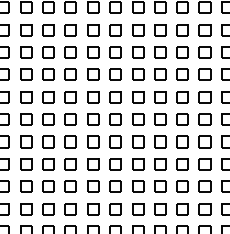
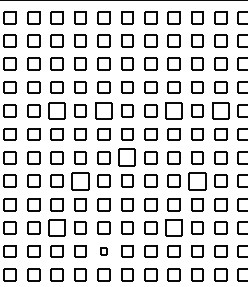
part: (47, 51) -> (56, 110), size x1.4
part: (92, 51) -> (103, 110), size x1.4
part: (159, 51) -> (173, 110), size x1.4
part: (204, 51) -> (220, 110), size x1.4
part: (115, 96) -> (127, 157), size x1.4
part: (70, 118) -> (80, 180), size x1.4
part: (182, 118) -> (197, 180), size x1.4
part: (47, 163) -> (56, 227), size x1.4
part: (159, 163) -> (173, 227), size x1.4
part: (92, 186) -> (103, 251), size x0.6

